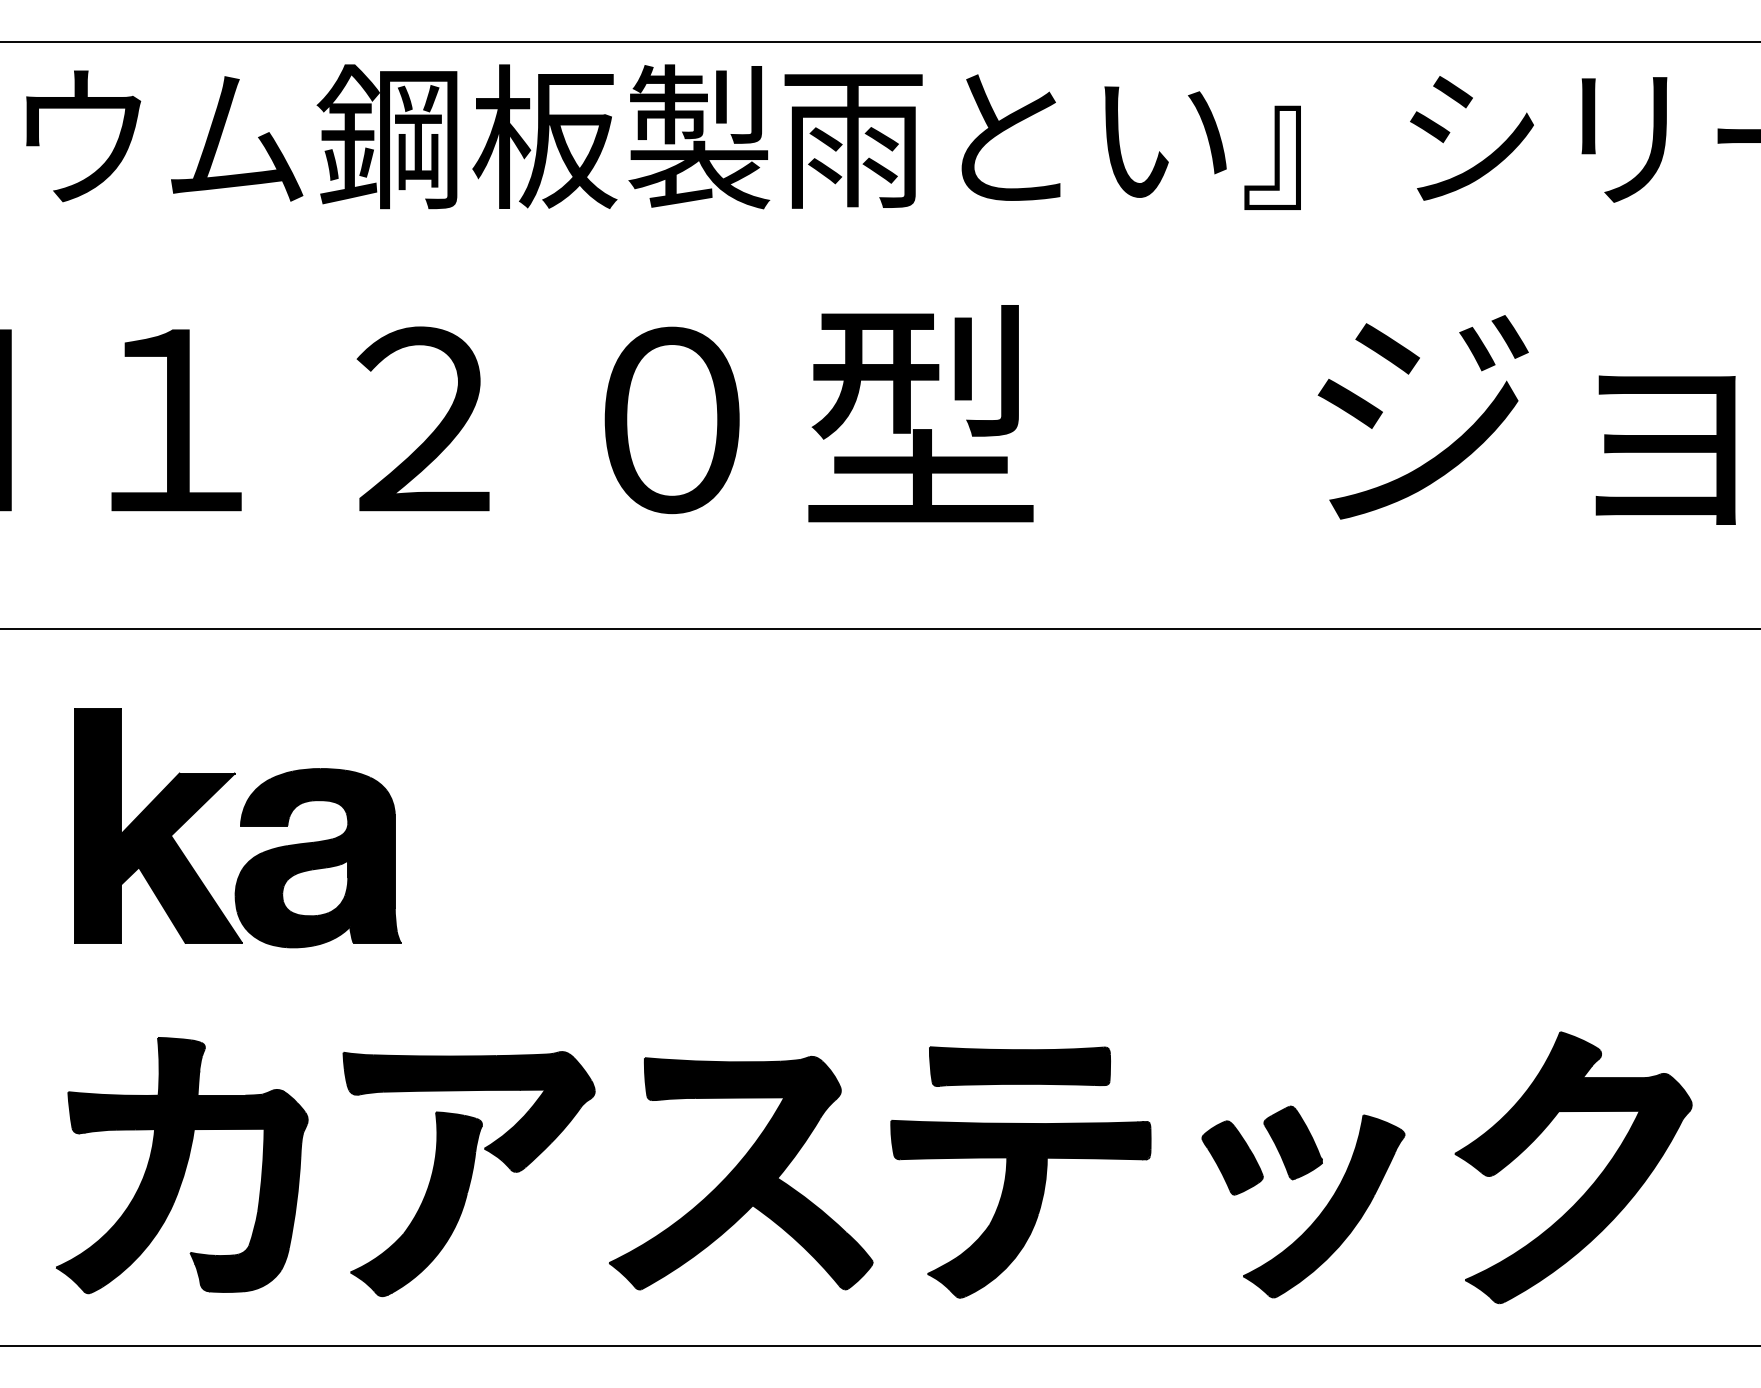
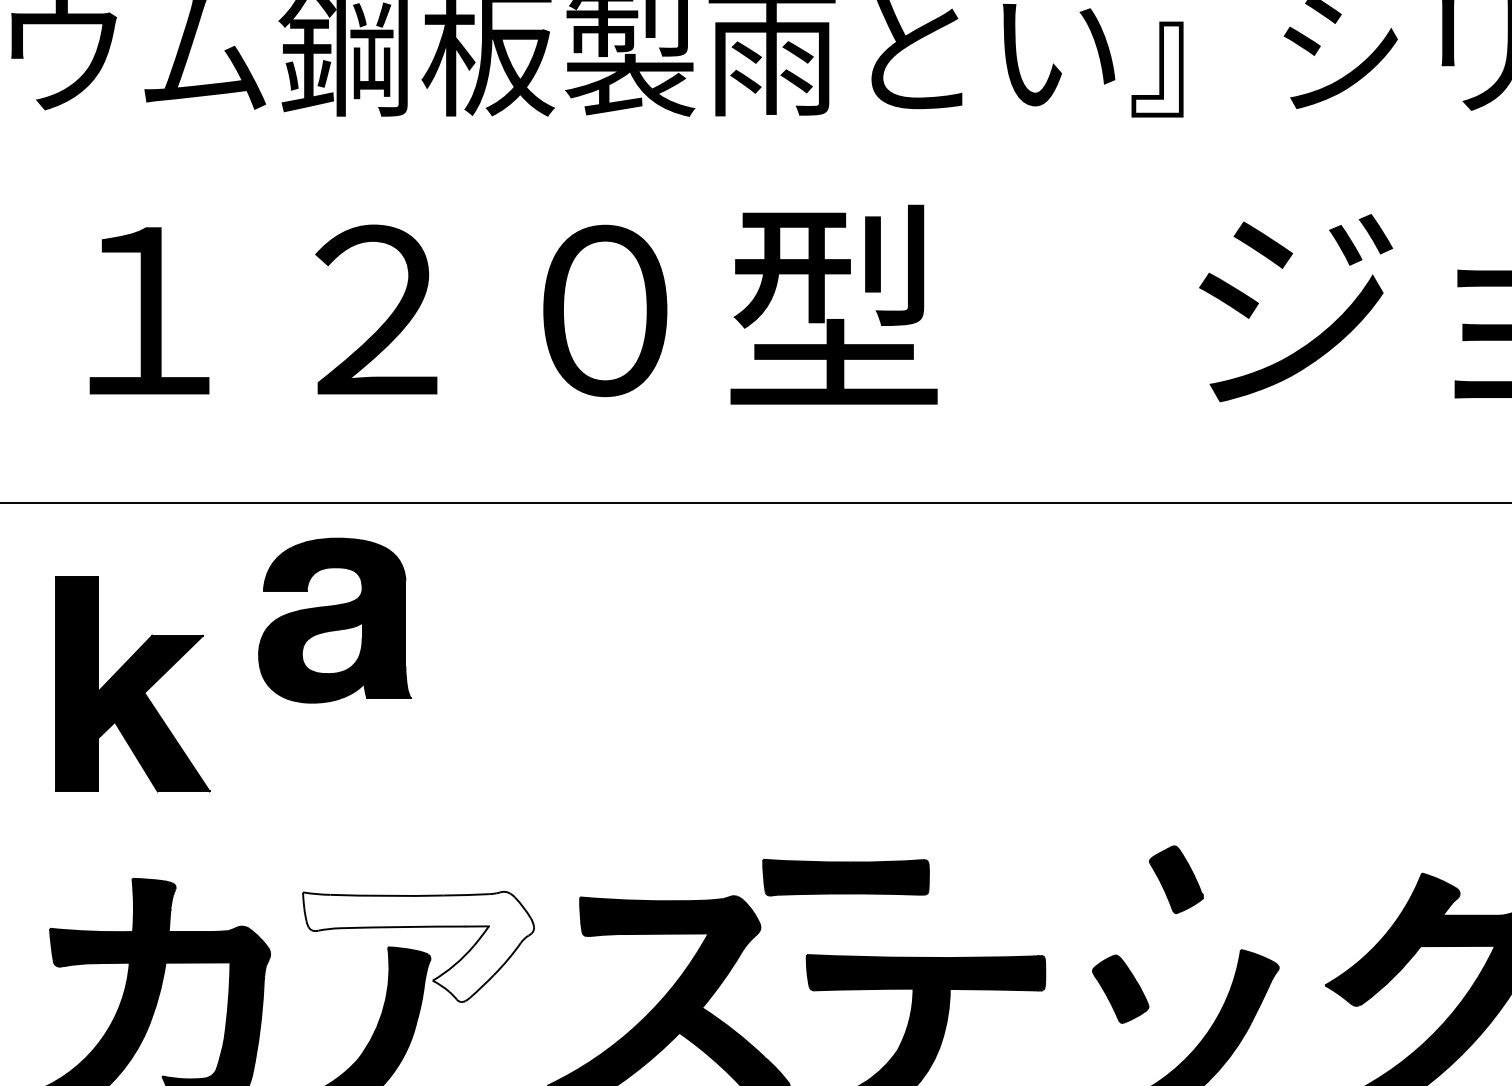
part: (317, 858) -> (334, 620), moved
part: (1019, 1066) -> (845, 877), moved
fill: (468, 1111) -> (417, 946), removed
part: (1292, 1142) -> (1175, 879), moved

